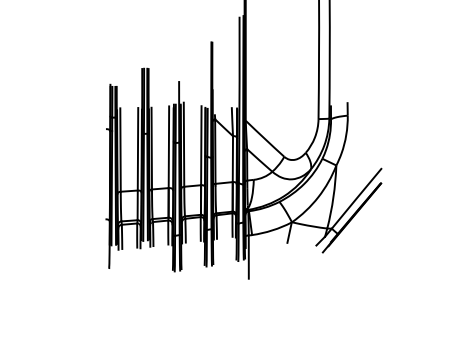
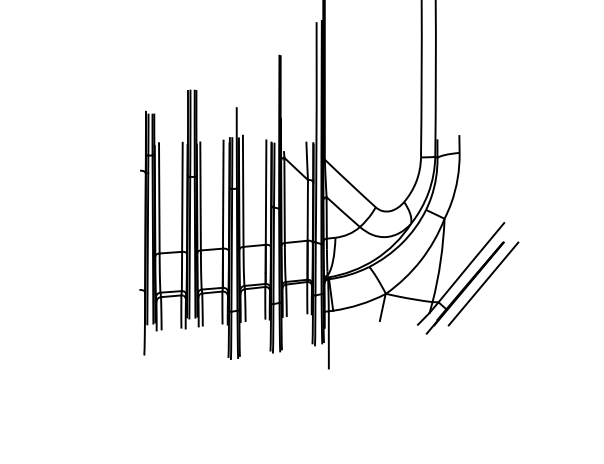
line: (365, 214) -> (483, 283), added

